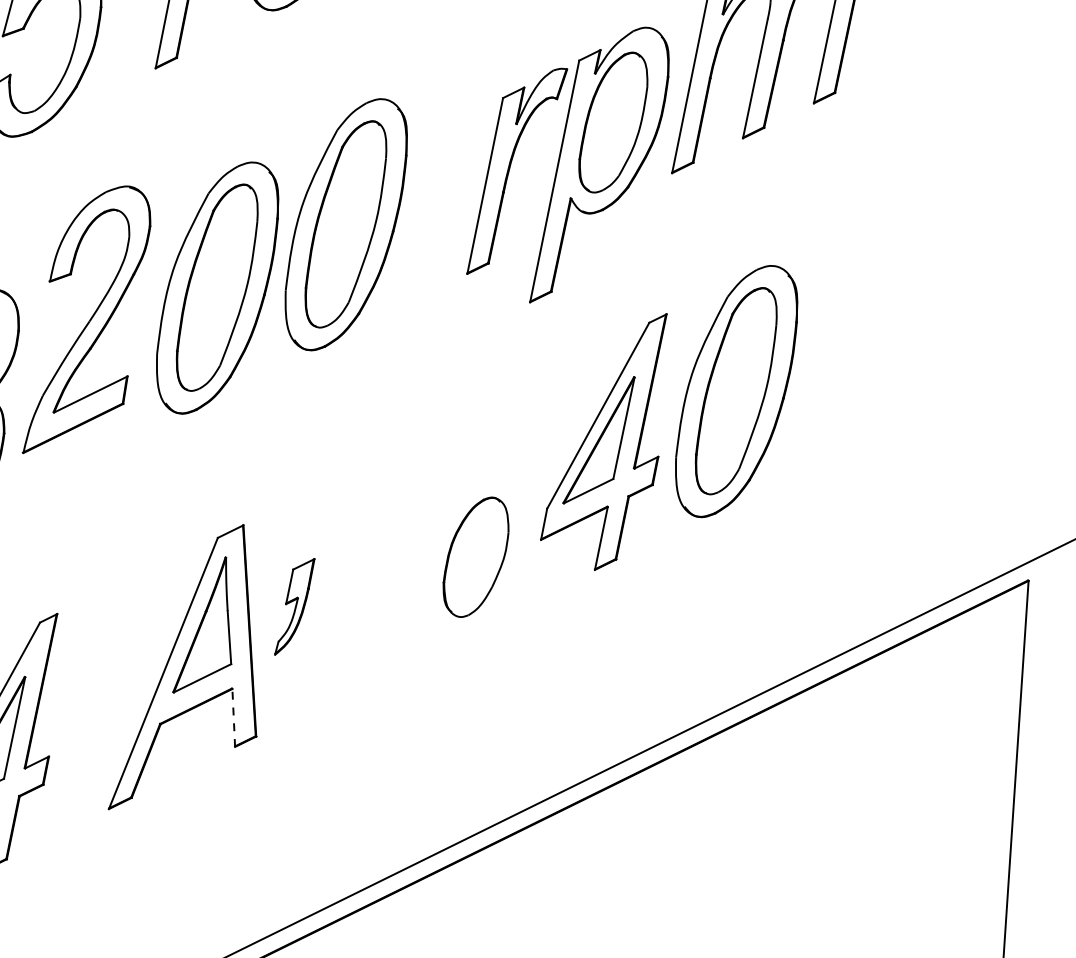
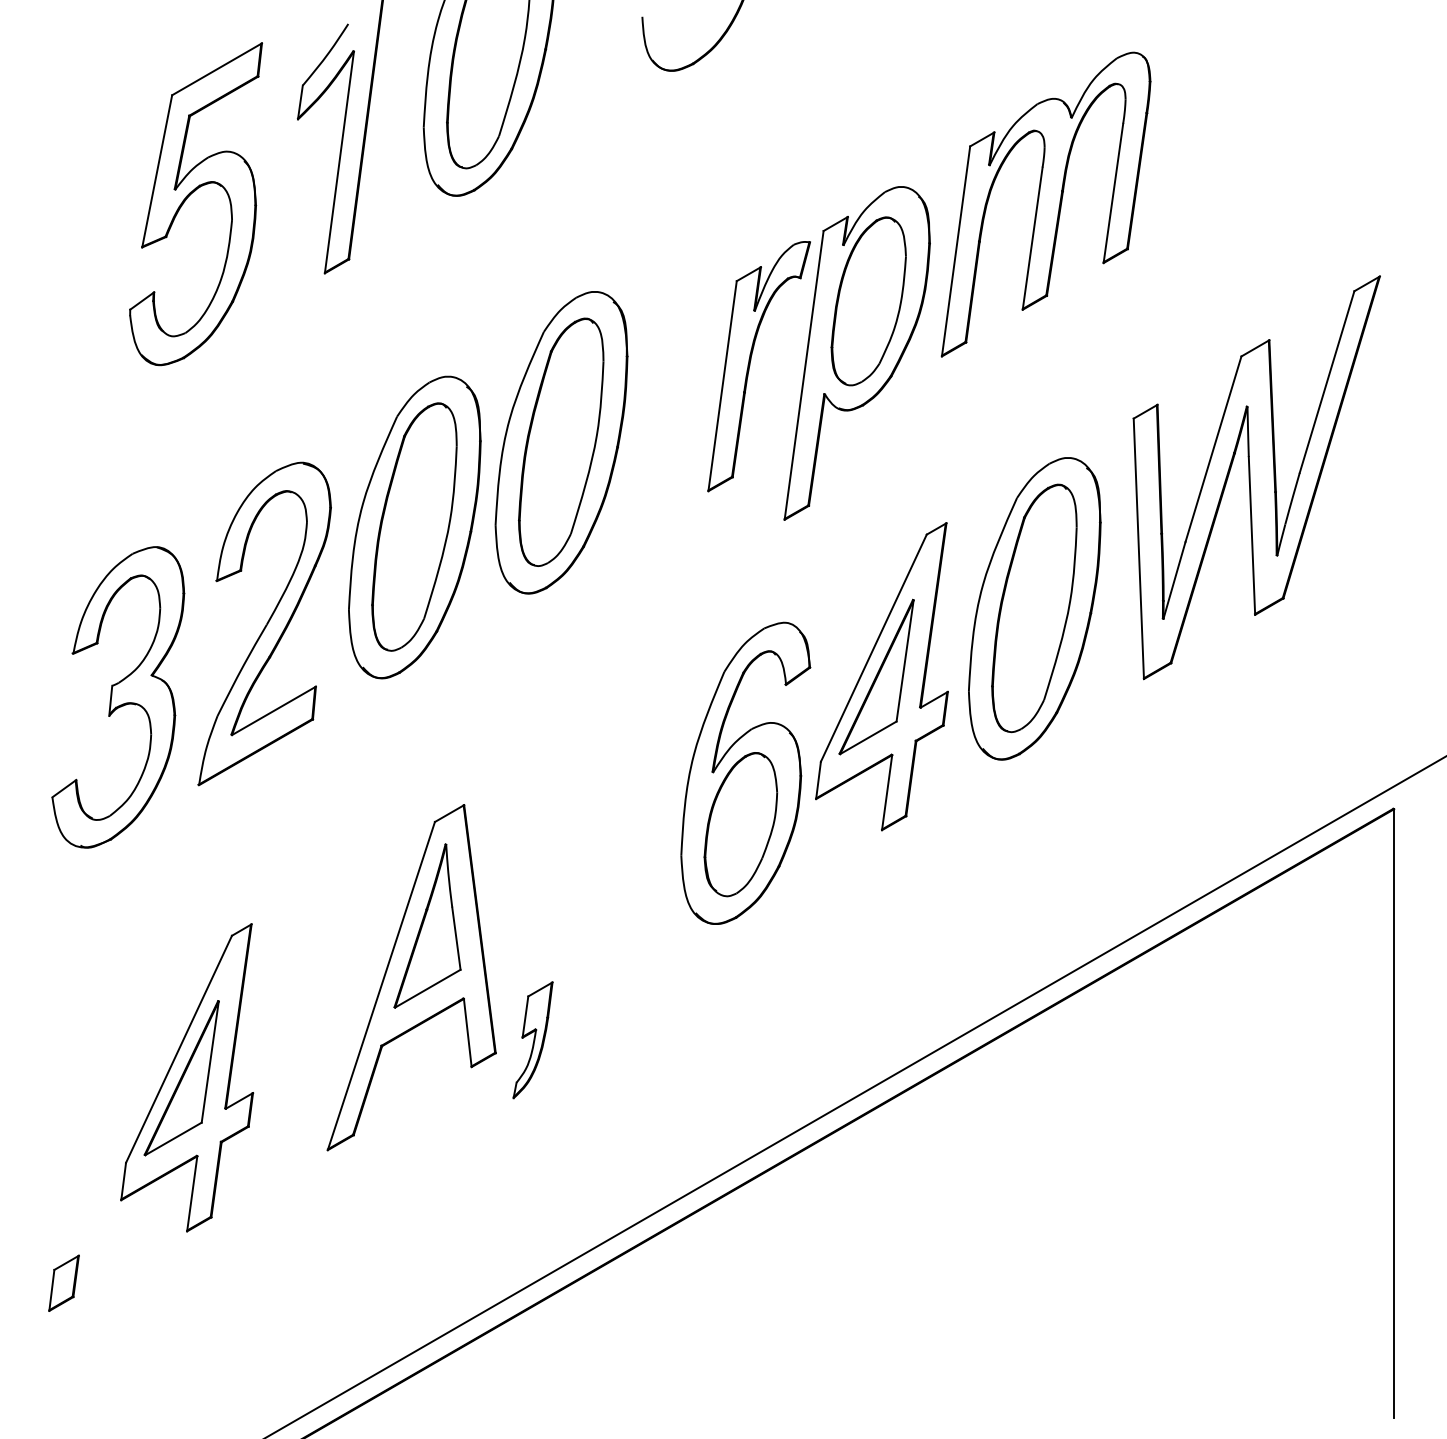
part: (931, 293) -> (1256, 477), added
part: (87, 320) -> (264, 623), moved
part: (482, 513) -> (745, 772), added
part: (294, 607) -> (532, 1040), moved
line: (233, 717) -> (467, 1032), dashed -> solid

